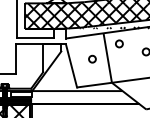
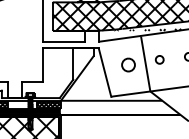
part: (119, 43) -> (159, 59), moved
part: (92, 58) -> (128, 64), size x1.67
hatch: (21, 94) -> (48, 104), added

